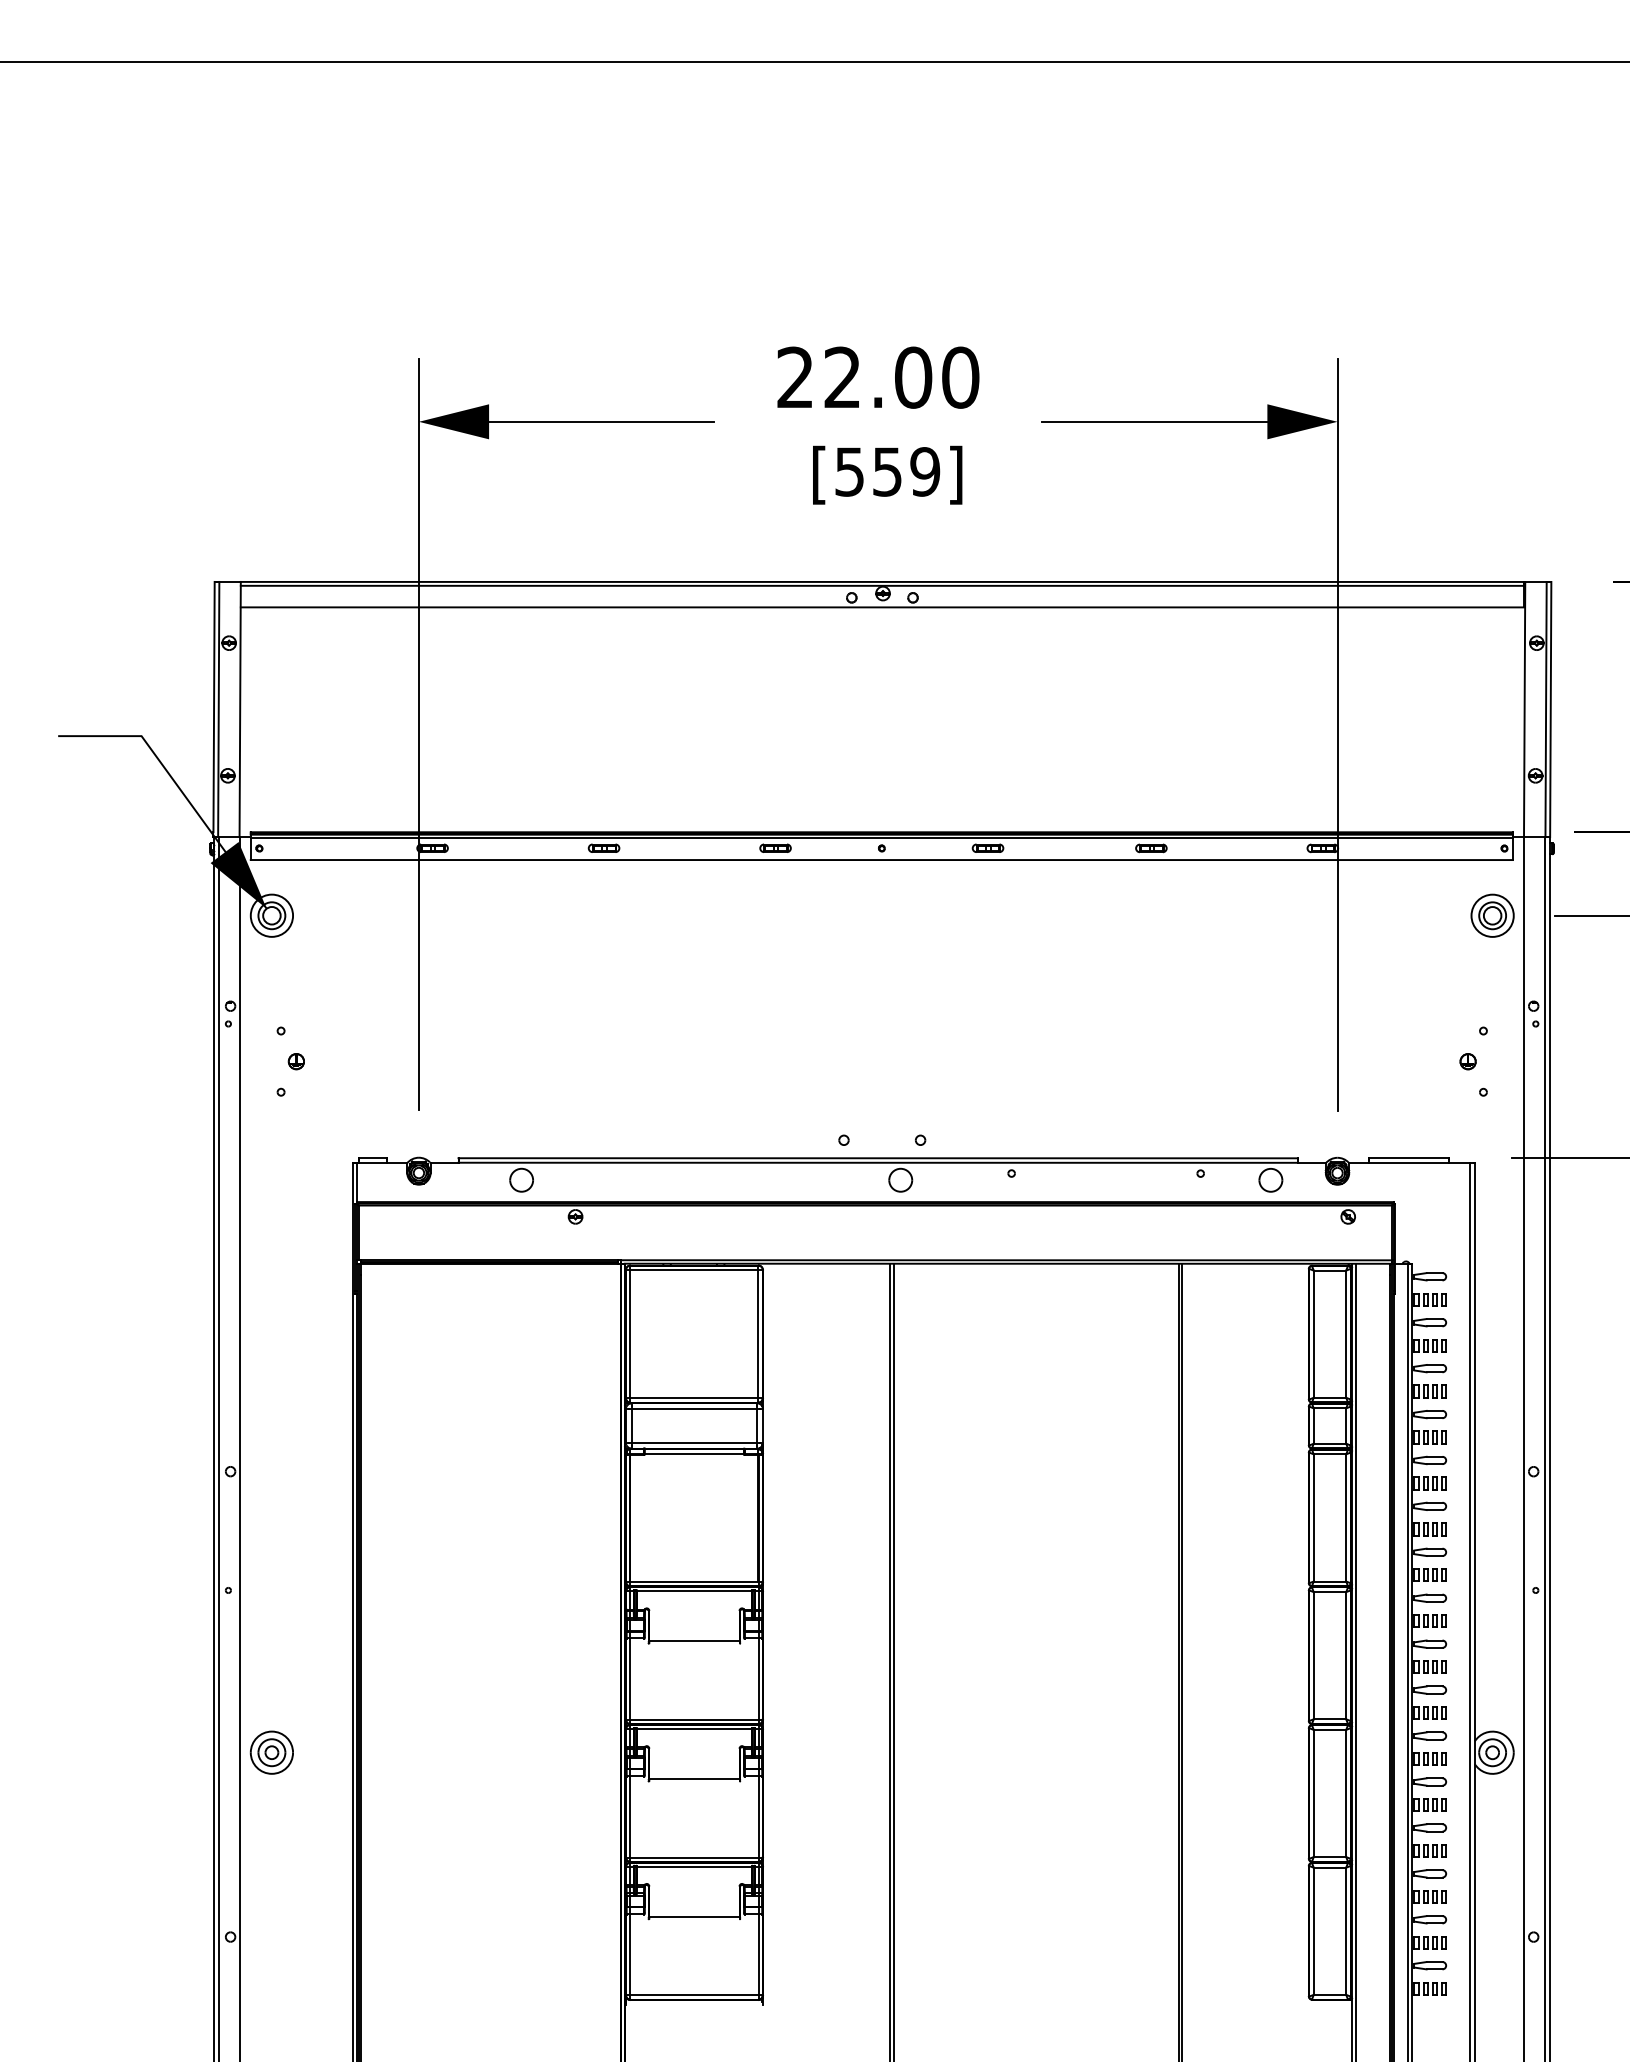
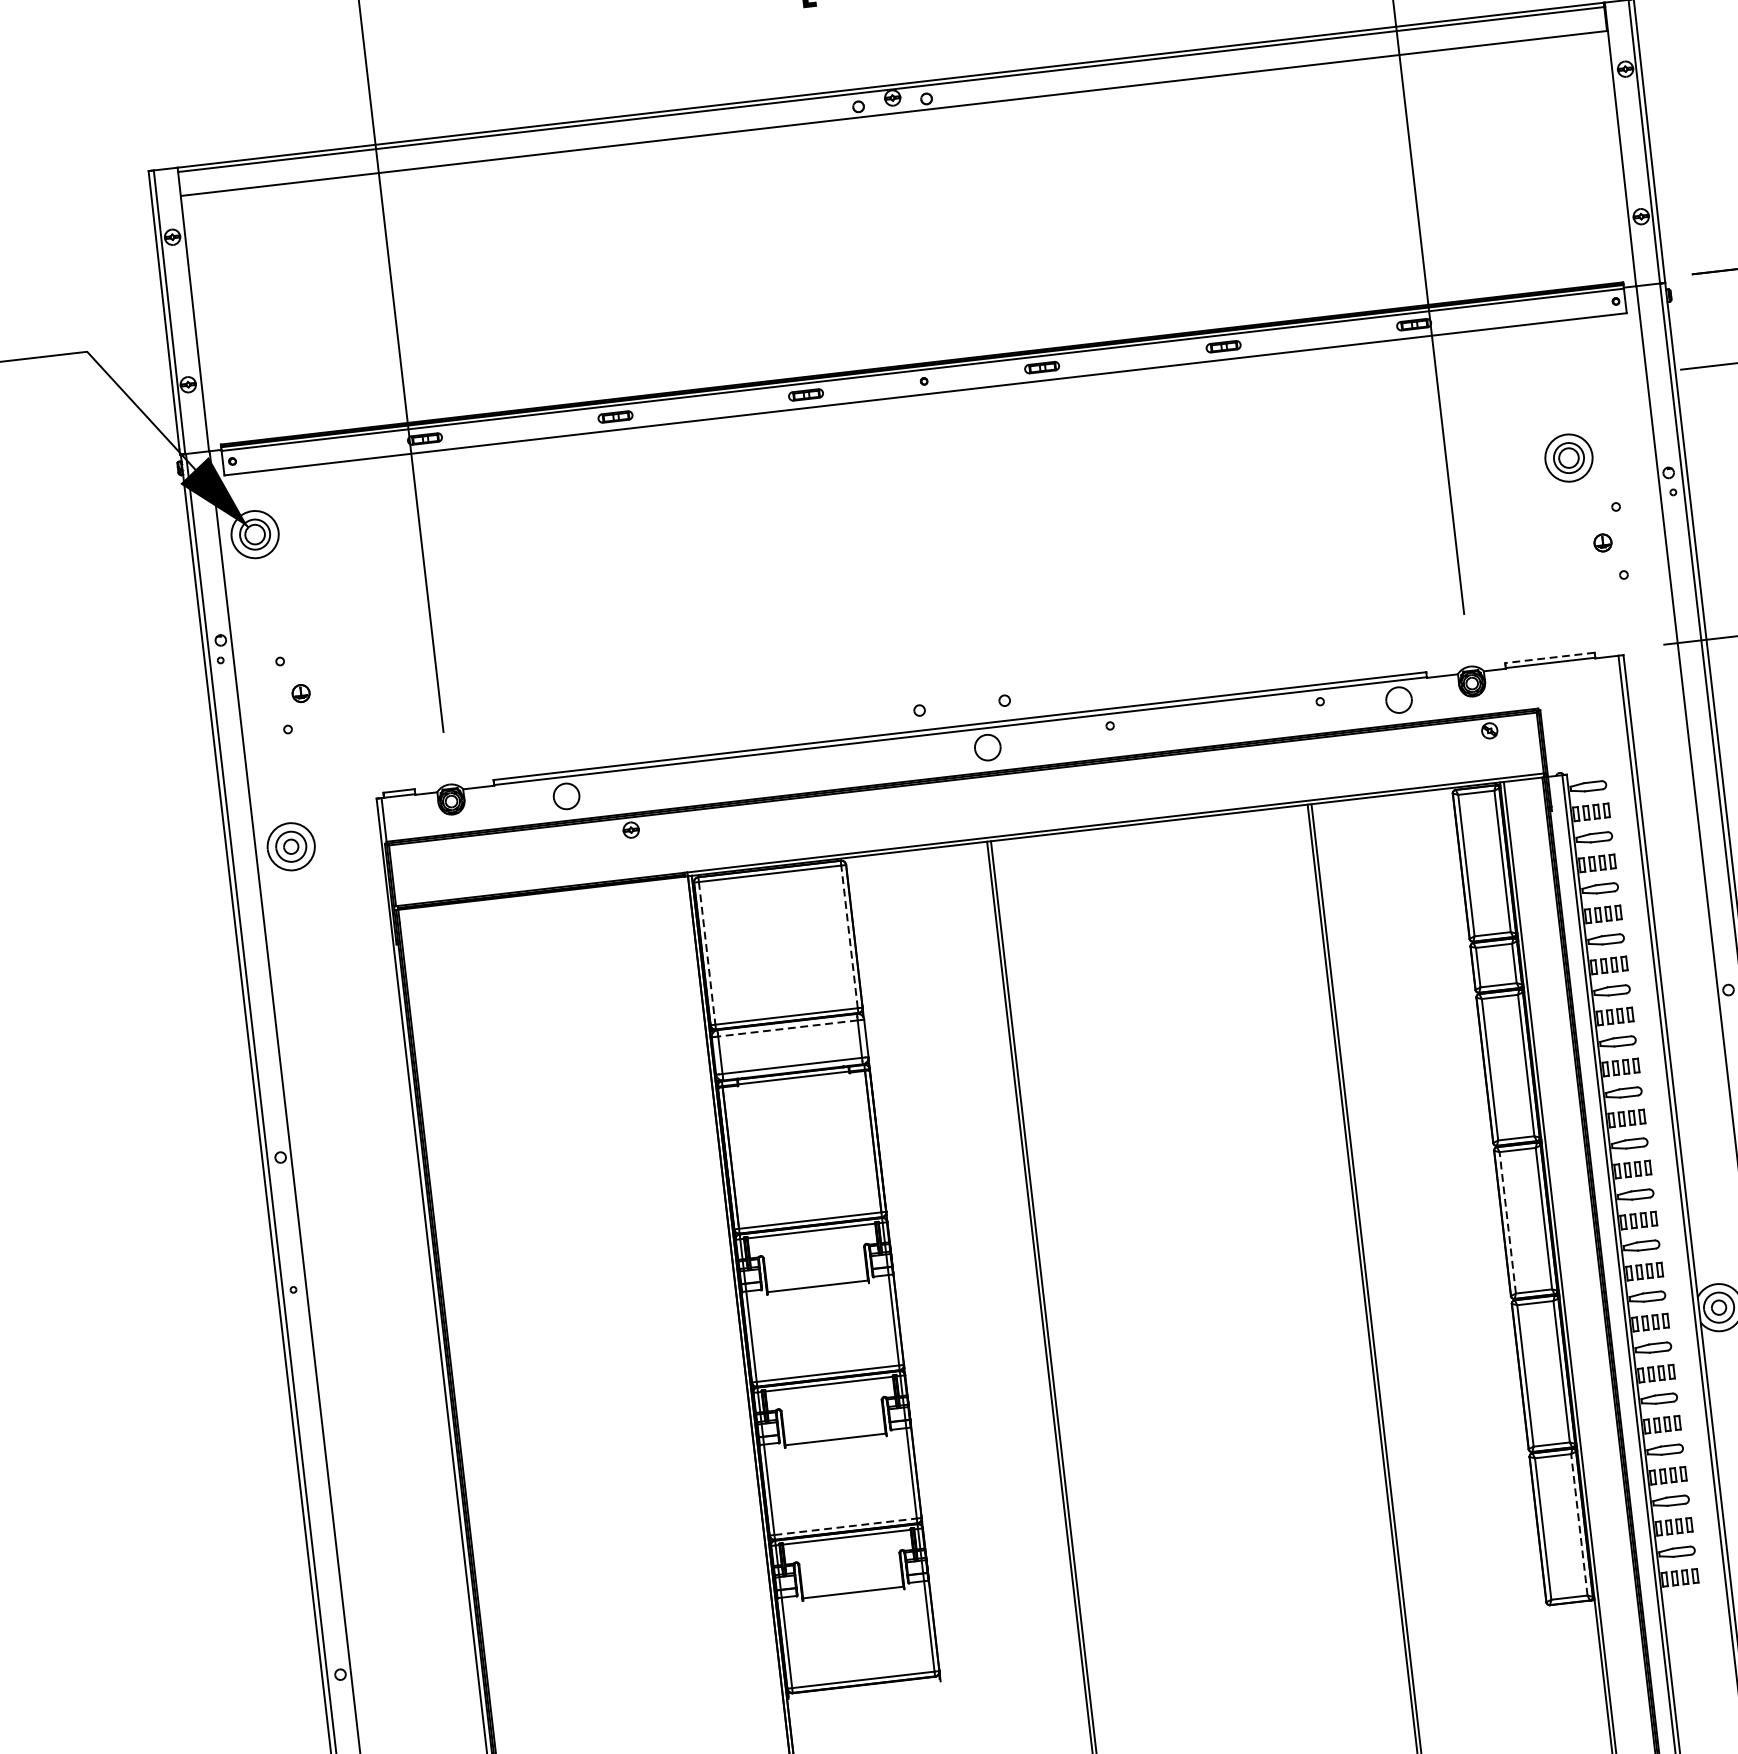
part: (1492, 915) -> (1568, 457), moved
line: (1408, 1158) -> (1549, 658), solid -> dashed
line: (758, 1333) -> (849, 936), solid -> dashed
line: (630, 1334) -> (707, 953), solid -> dashed
line: (694, 1409) -> (788, 1028), solid -> dashed
line: (1313, 1655) -> (1507, 1222), solid -> dashed
part: (271, 1752) -> (290, 846), moved
line: (694, 1857) -> (845, 1526), solid -> dashed
line: (1346, 1931) -> (1579, 1525), solid -> dashed

